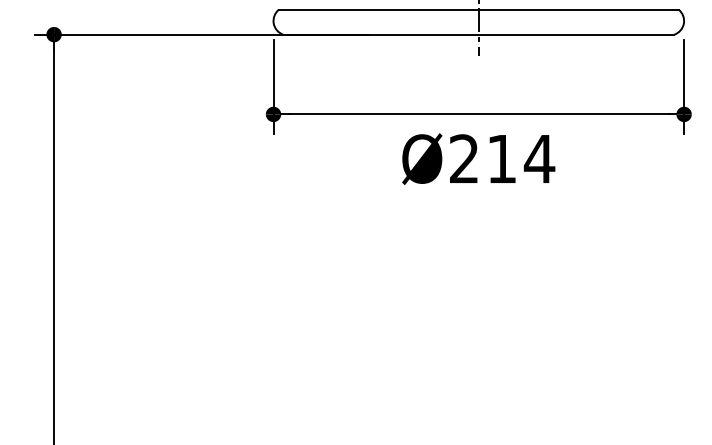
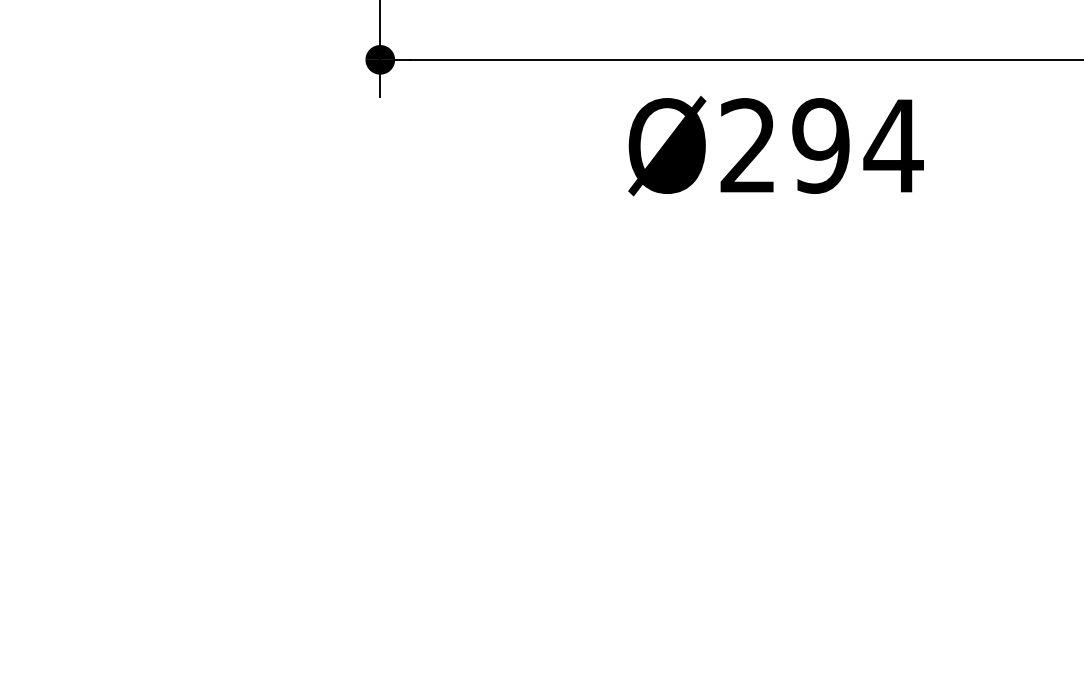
text: (501, 158) -> (820, 144), Ø214 -> Ø294

